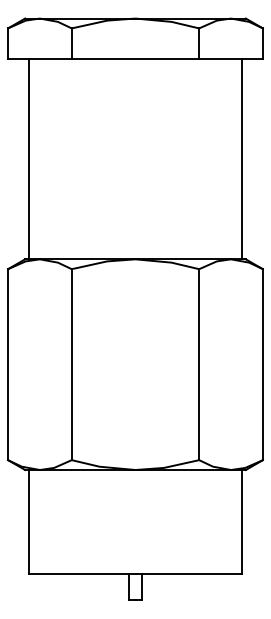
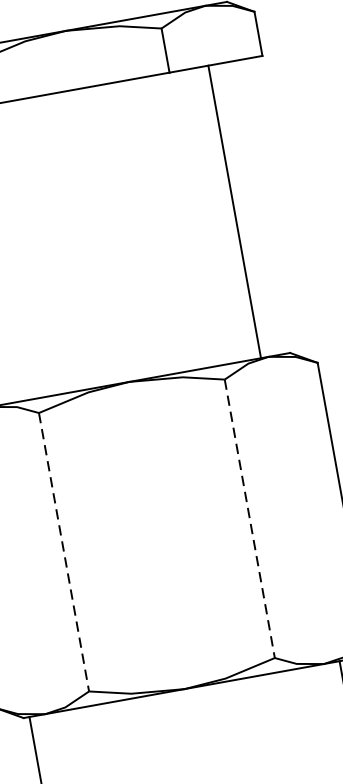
line: (241, 158) -> (234, 211), moved
line: (71, 365) -> (63, 553), solid -> dashed
line: (199, 365) -> (250, 519), solid -> dashed

